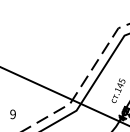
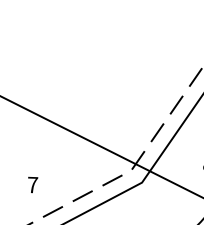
text: (12, 114) -> (31, 185), 9 -> 7

